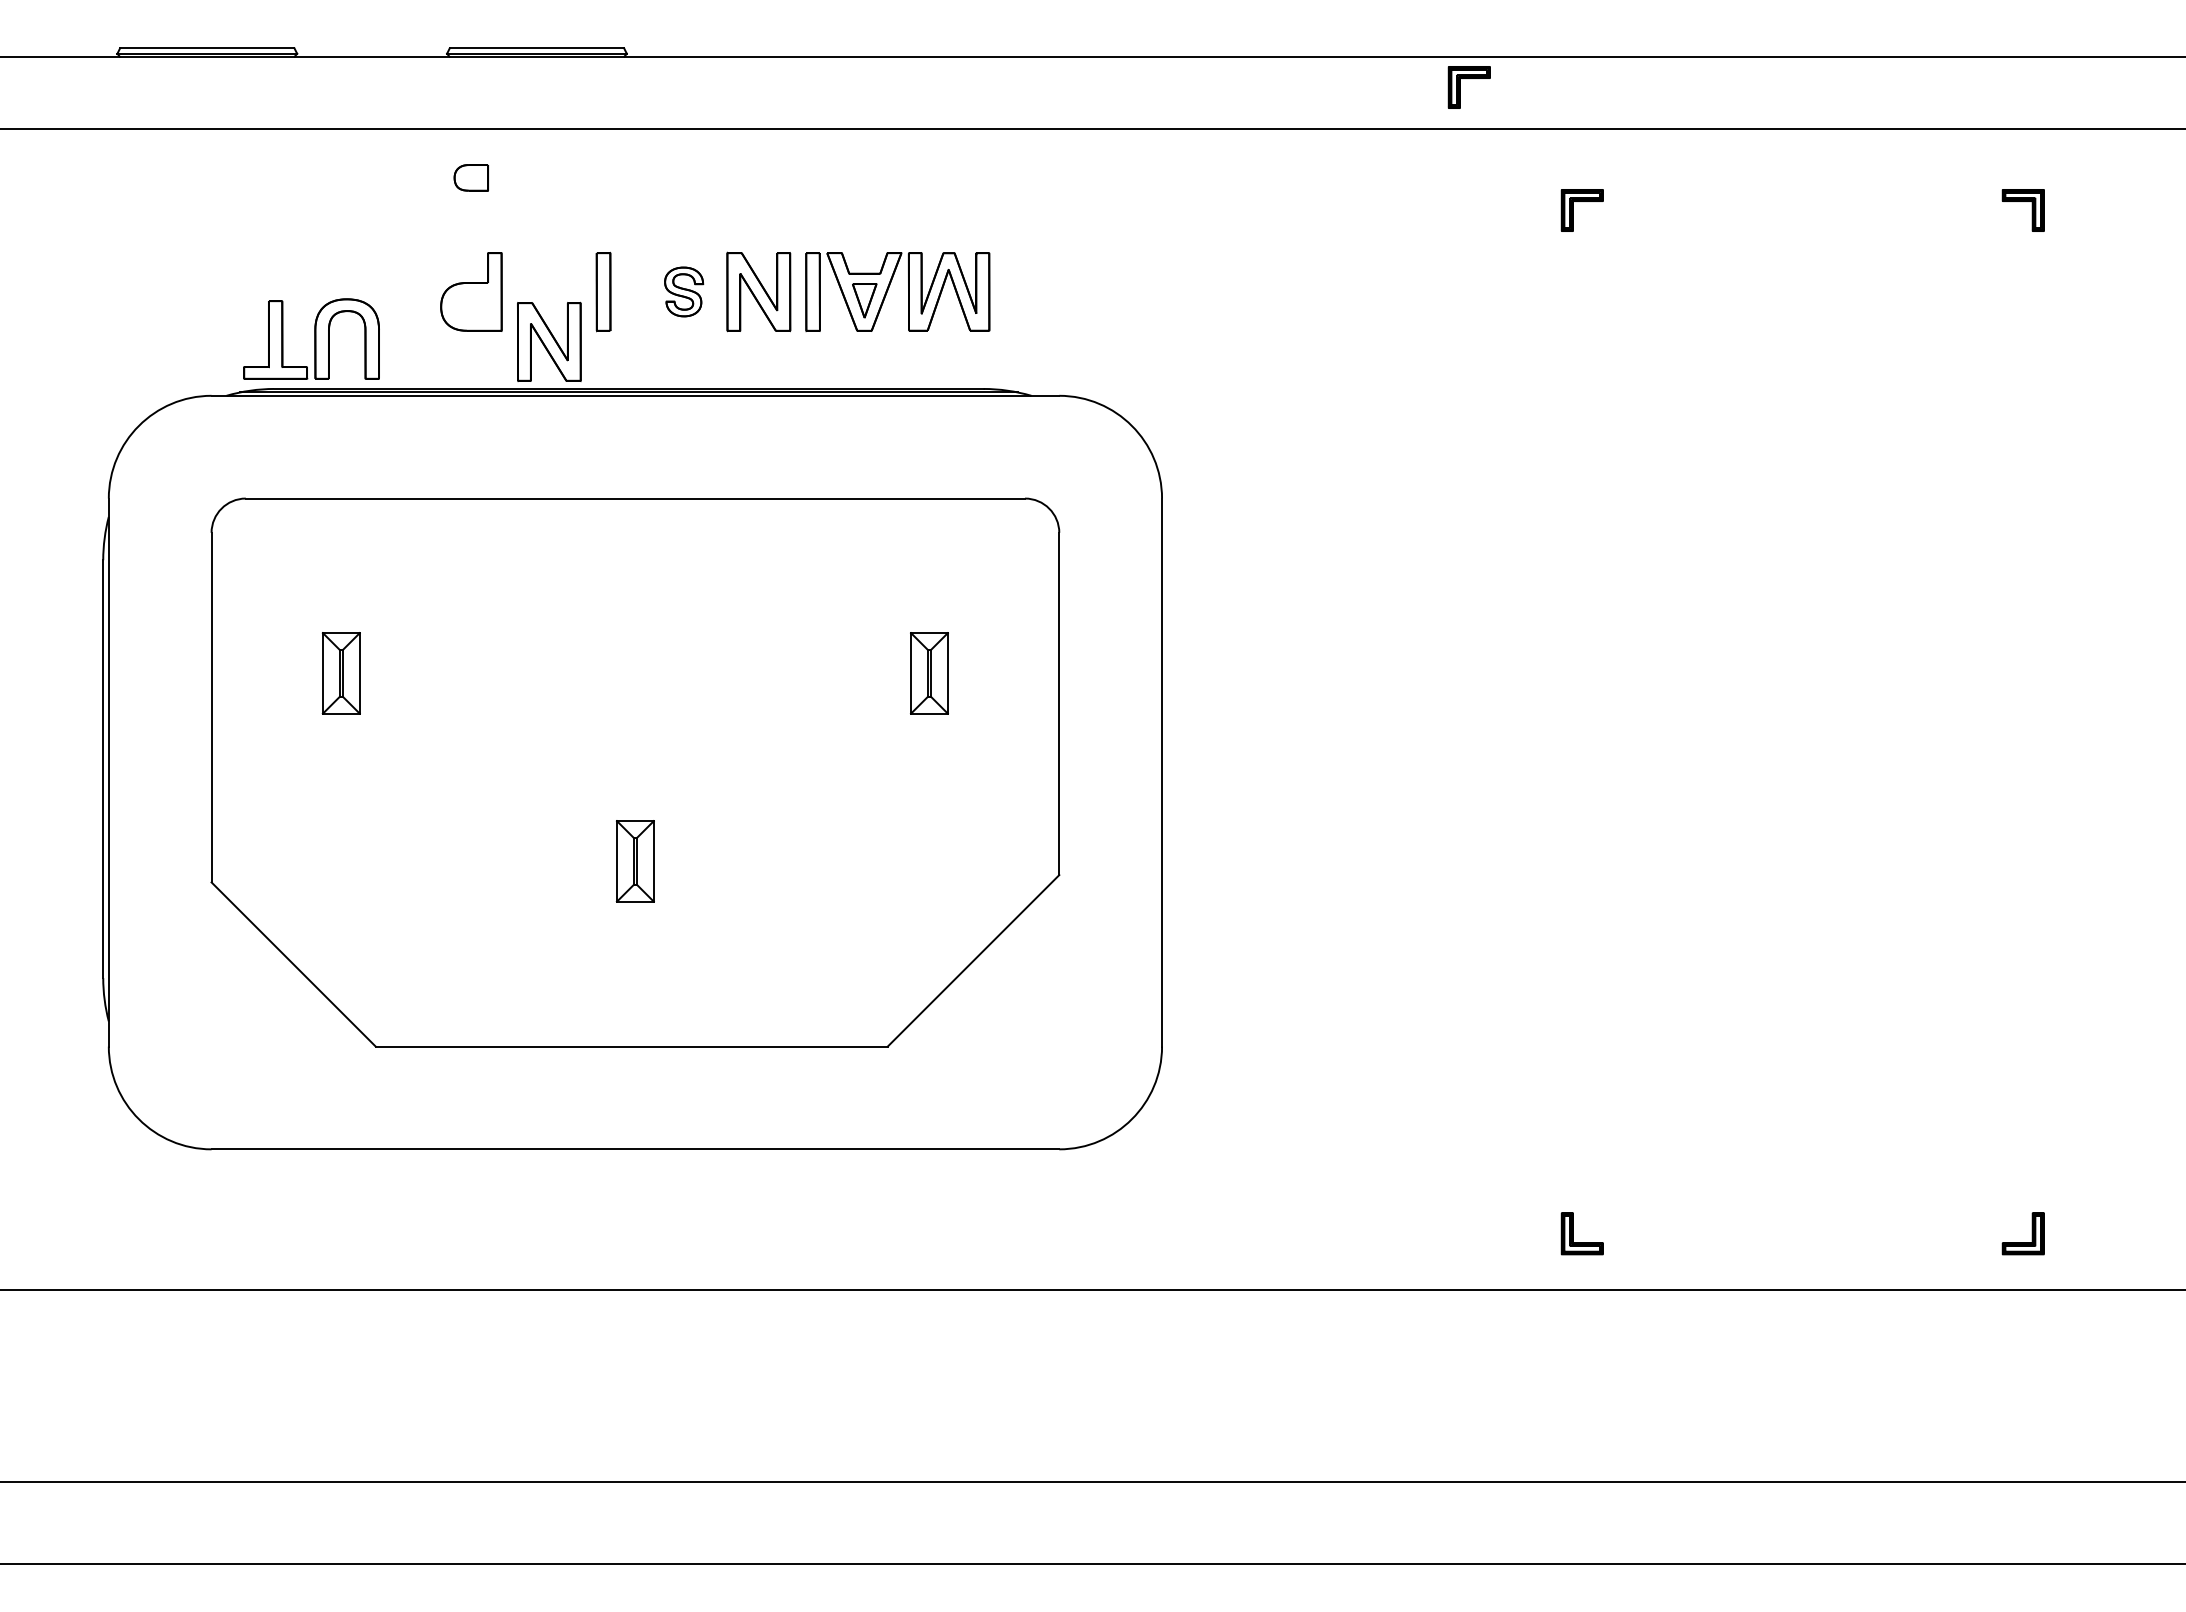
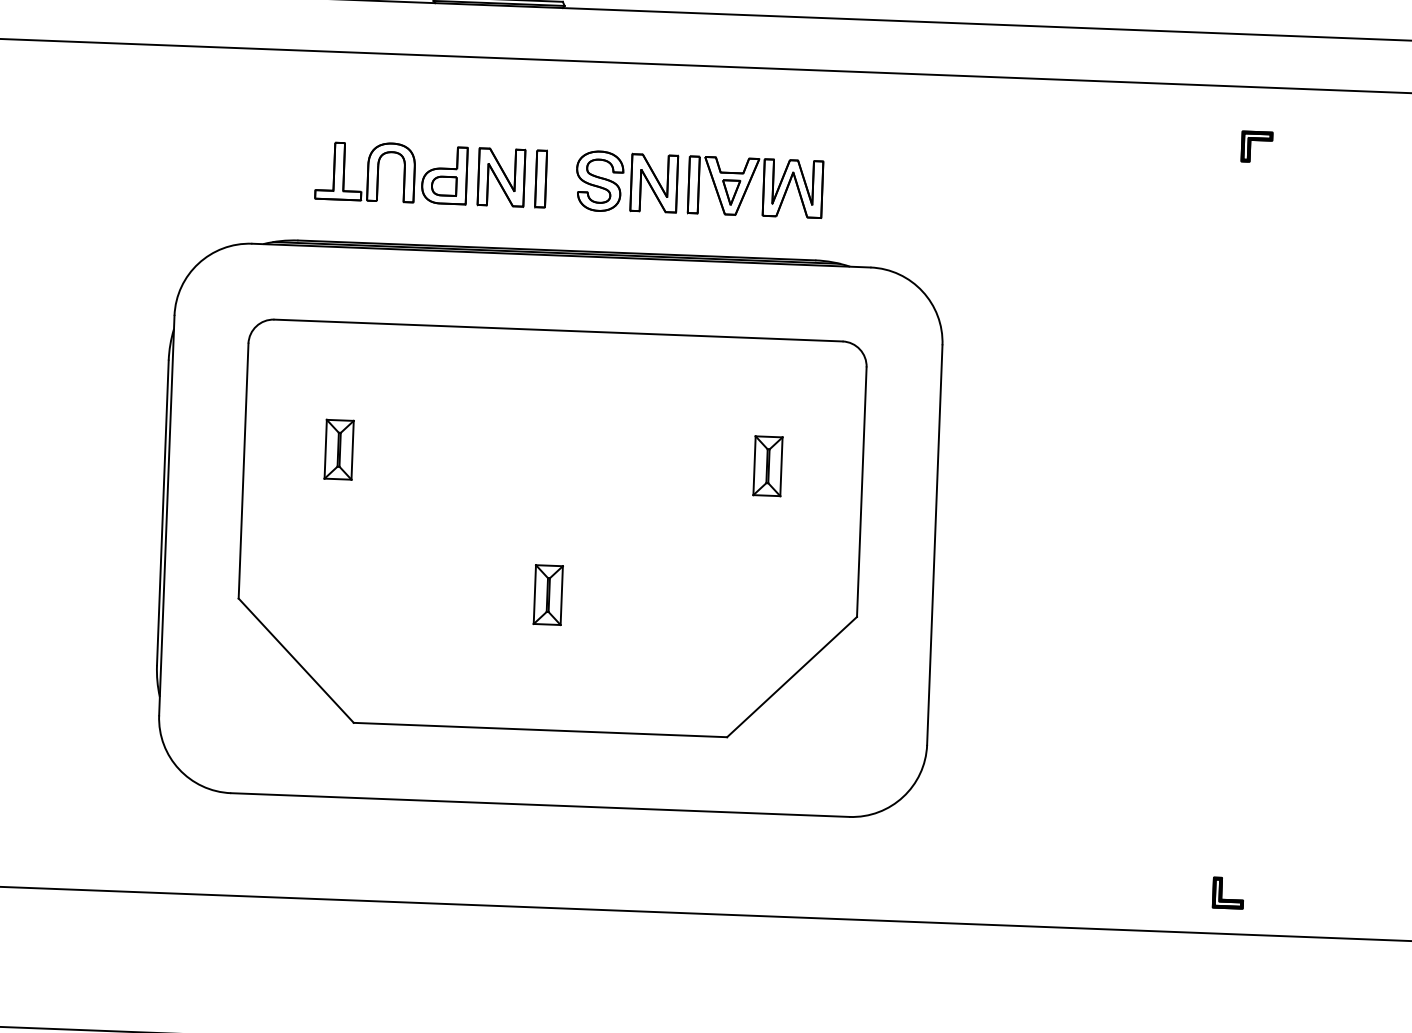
part: (1460, 87) -> (1171, 53), removed
part: (470, 177) -> (443, 185), moved
part: (683, 291) -> (599, 180), size x1.67
part: (311, 338) -> (365, 171), moved
part: (549, 341) -> (501, 177), moved

